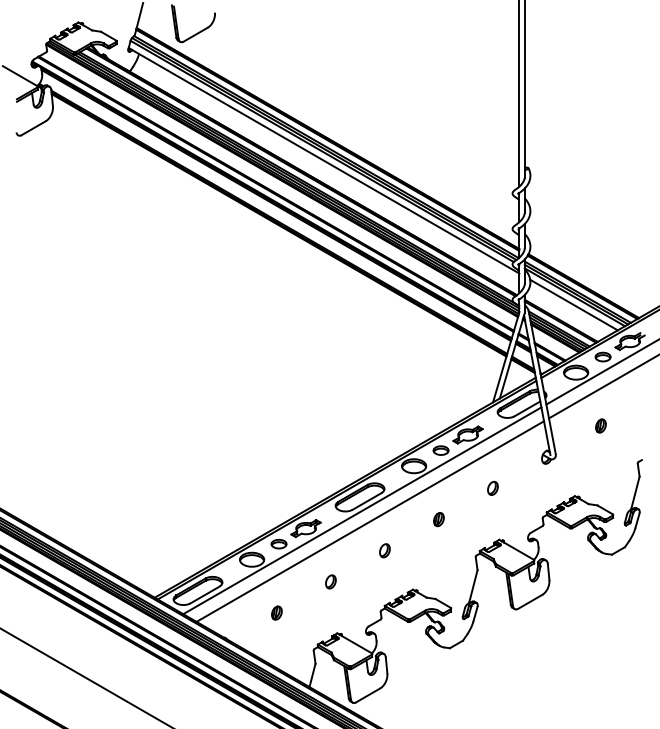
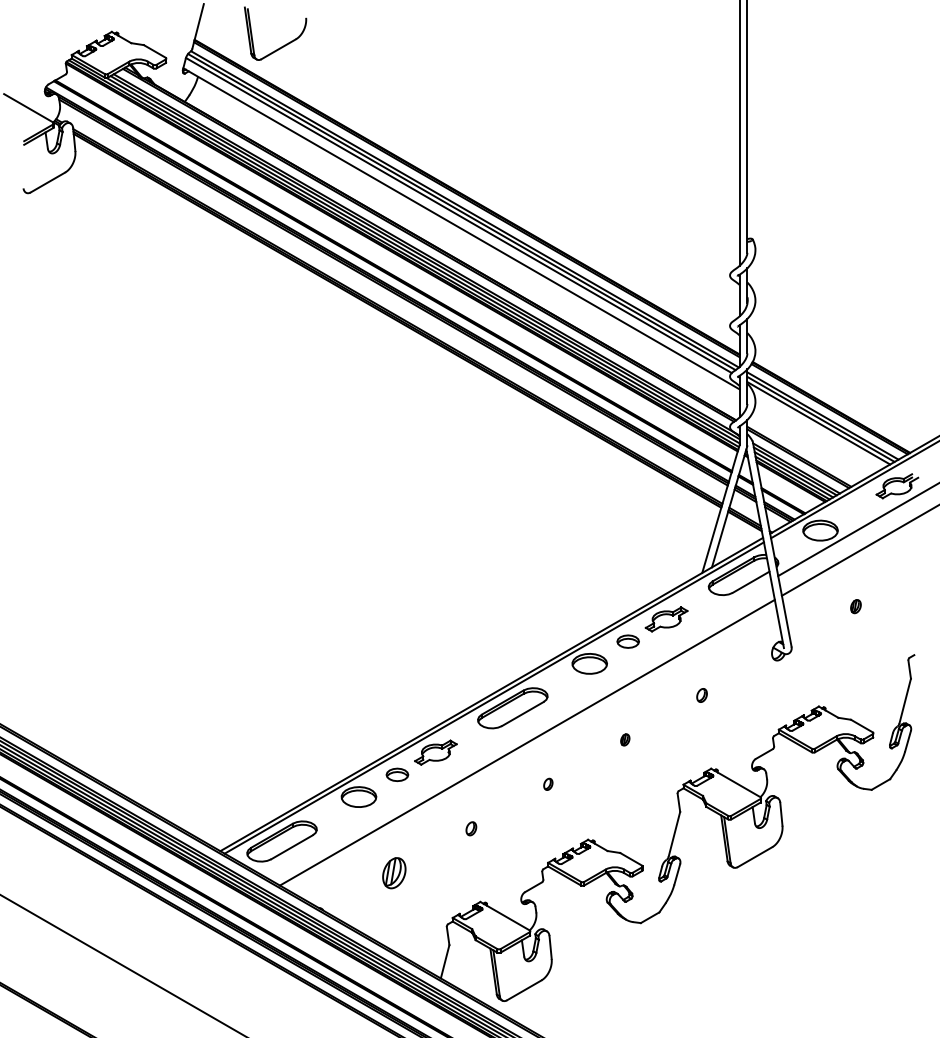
line: (573, 305) -> (816, 434), removed
part: (602, 357) -> (858, 508), removed
part: (600, 425) -> (855, 606), size x0.7
part: (492, 488) -> (701, 695), size x0.7
line: (362, 510) -> (516, 727), removed
part: (439, 519) -> (625, 739), size x0.6
part: (385, 550) -> (548, 784), size x0.6
part: (331, 581) -> (471, 828), size x0.7
part: (276, 612) -> (394, 872), size x1.6

